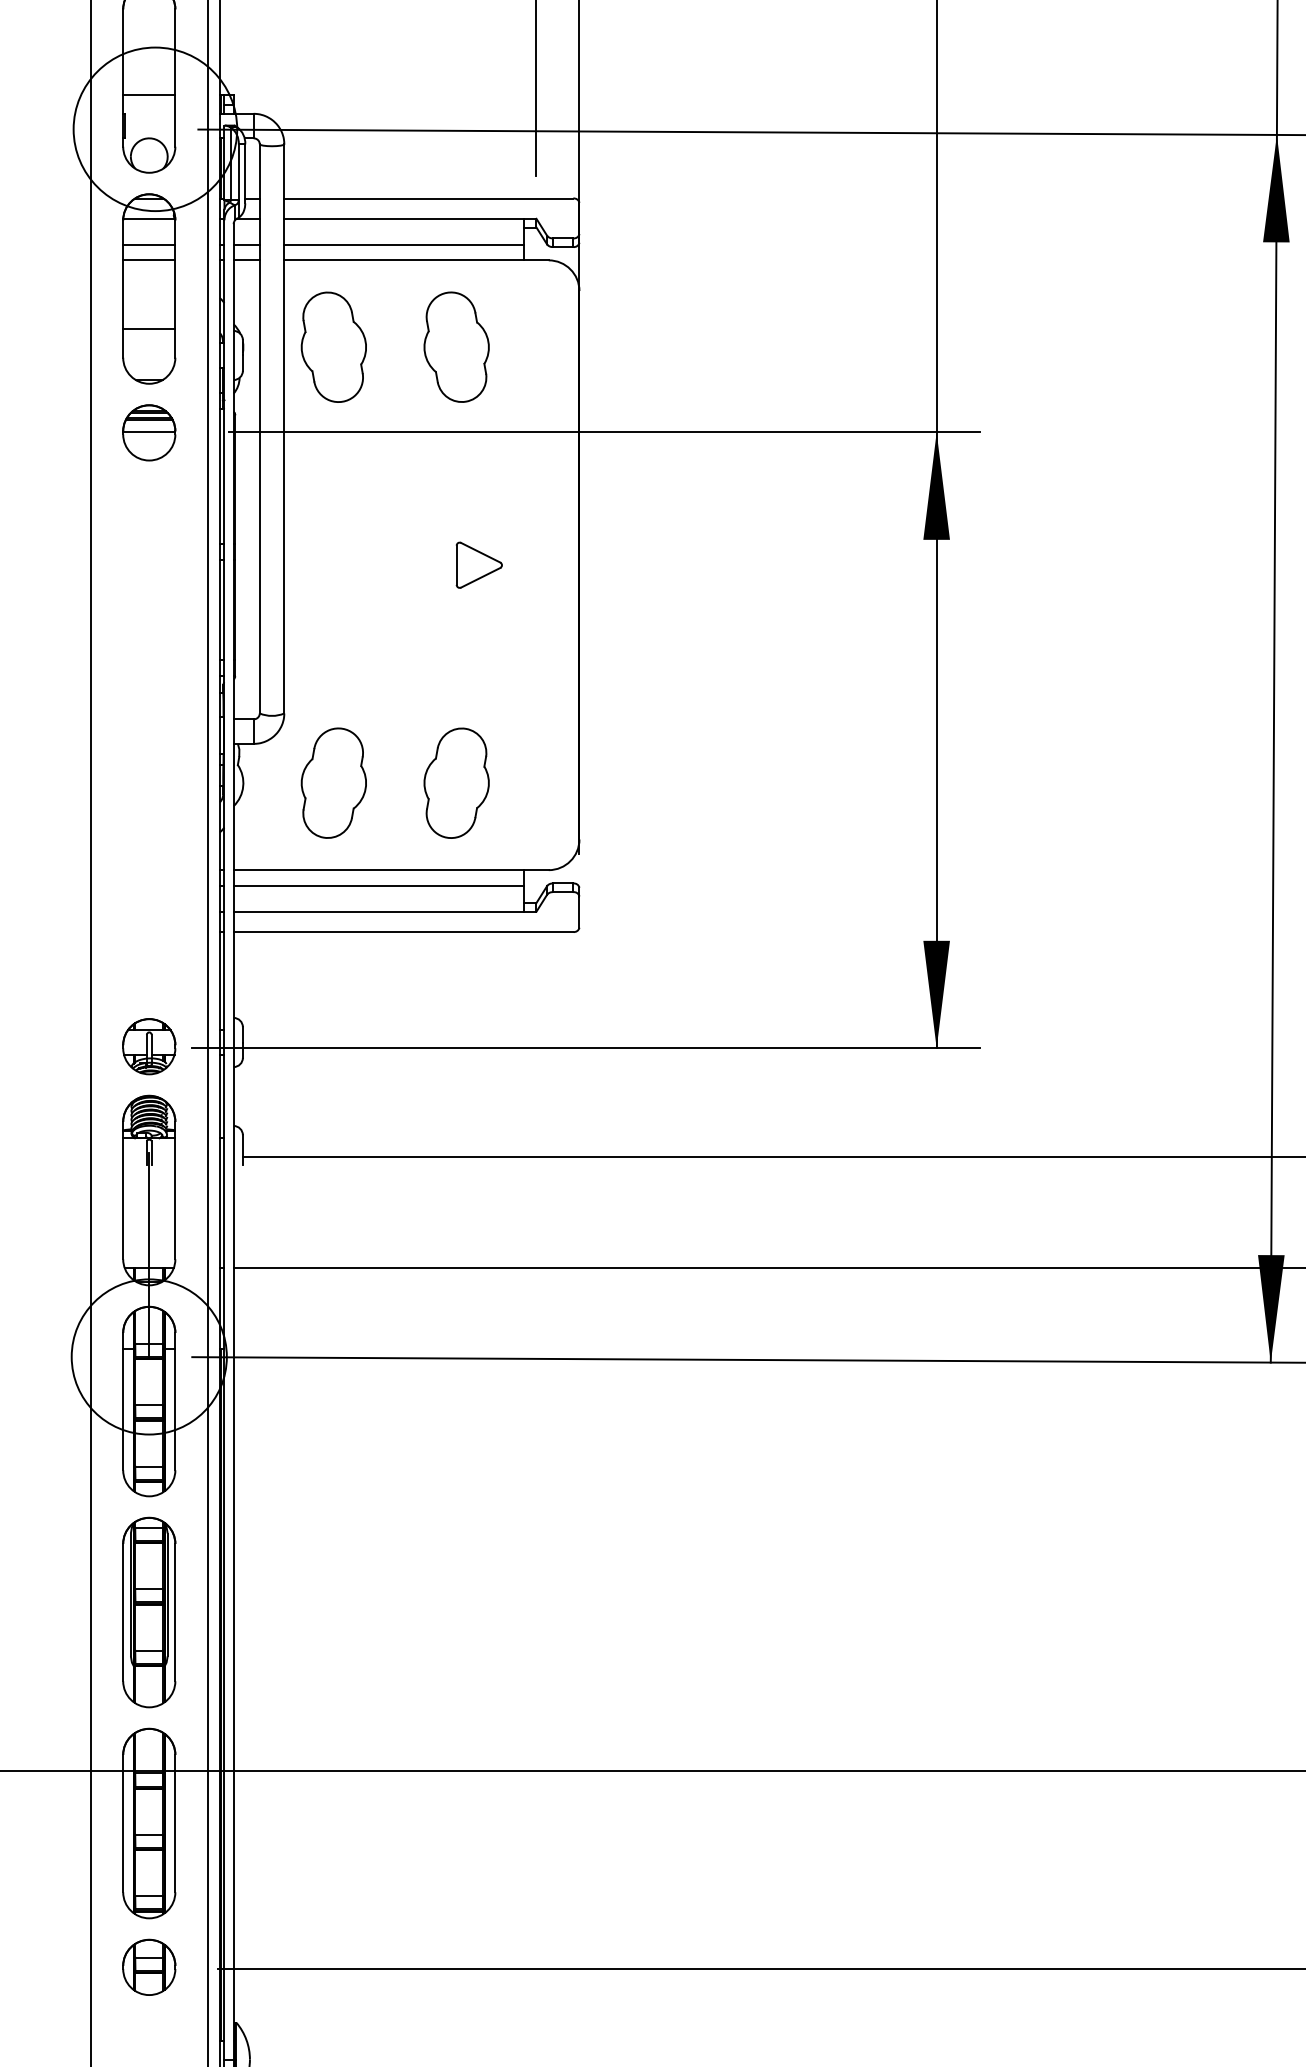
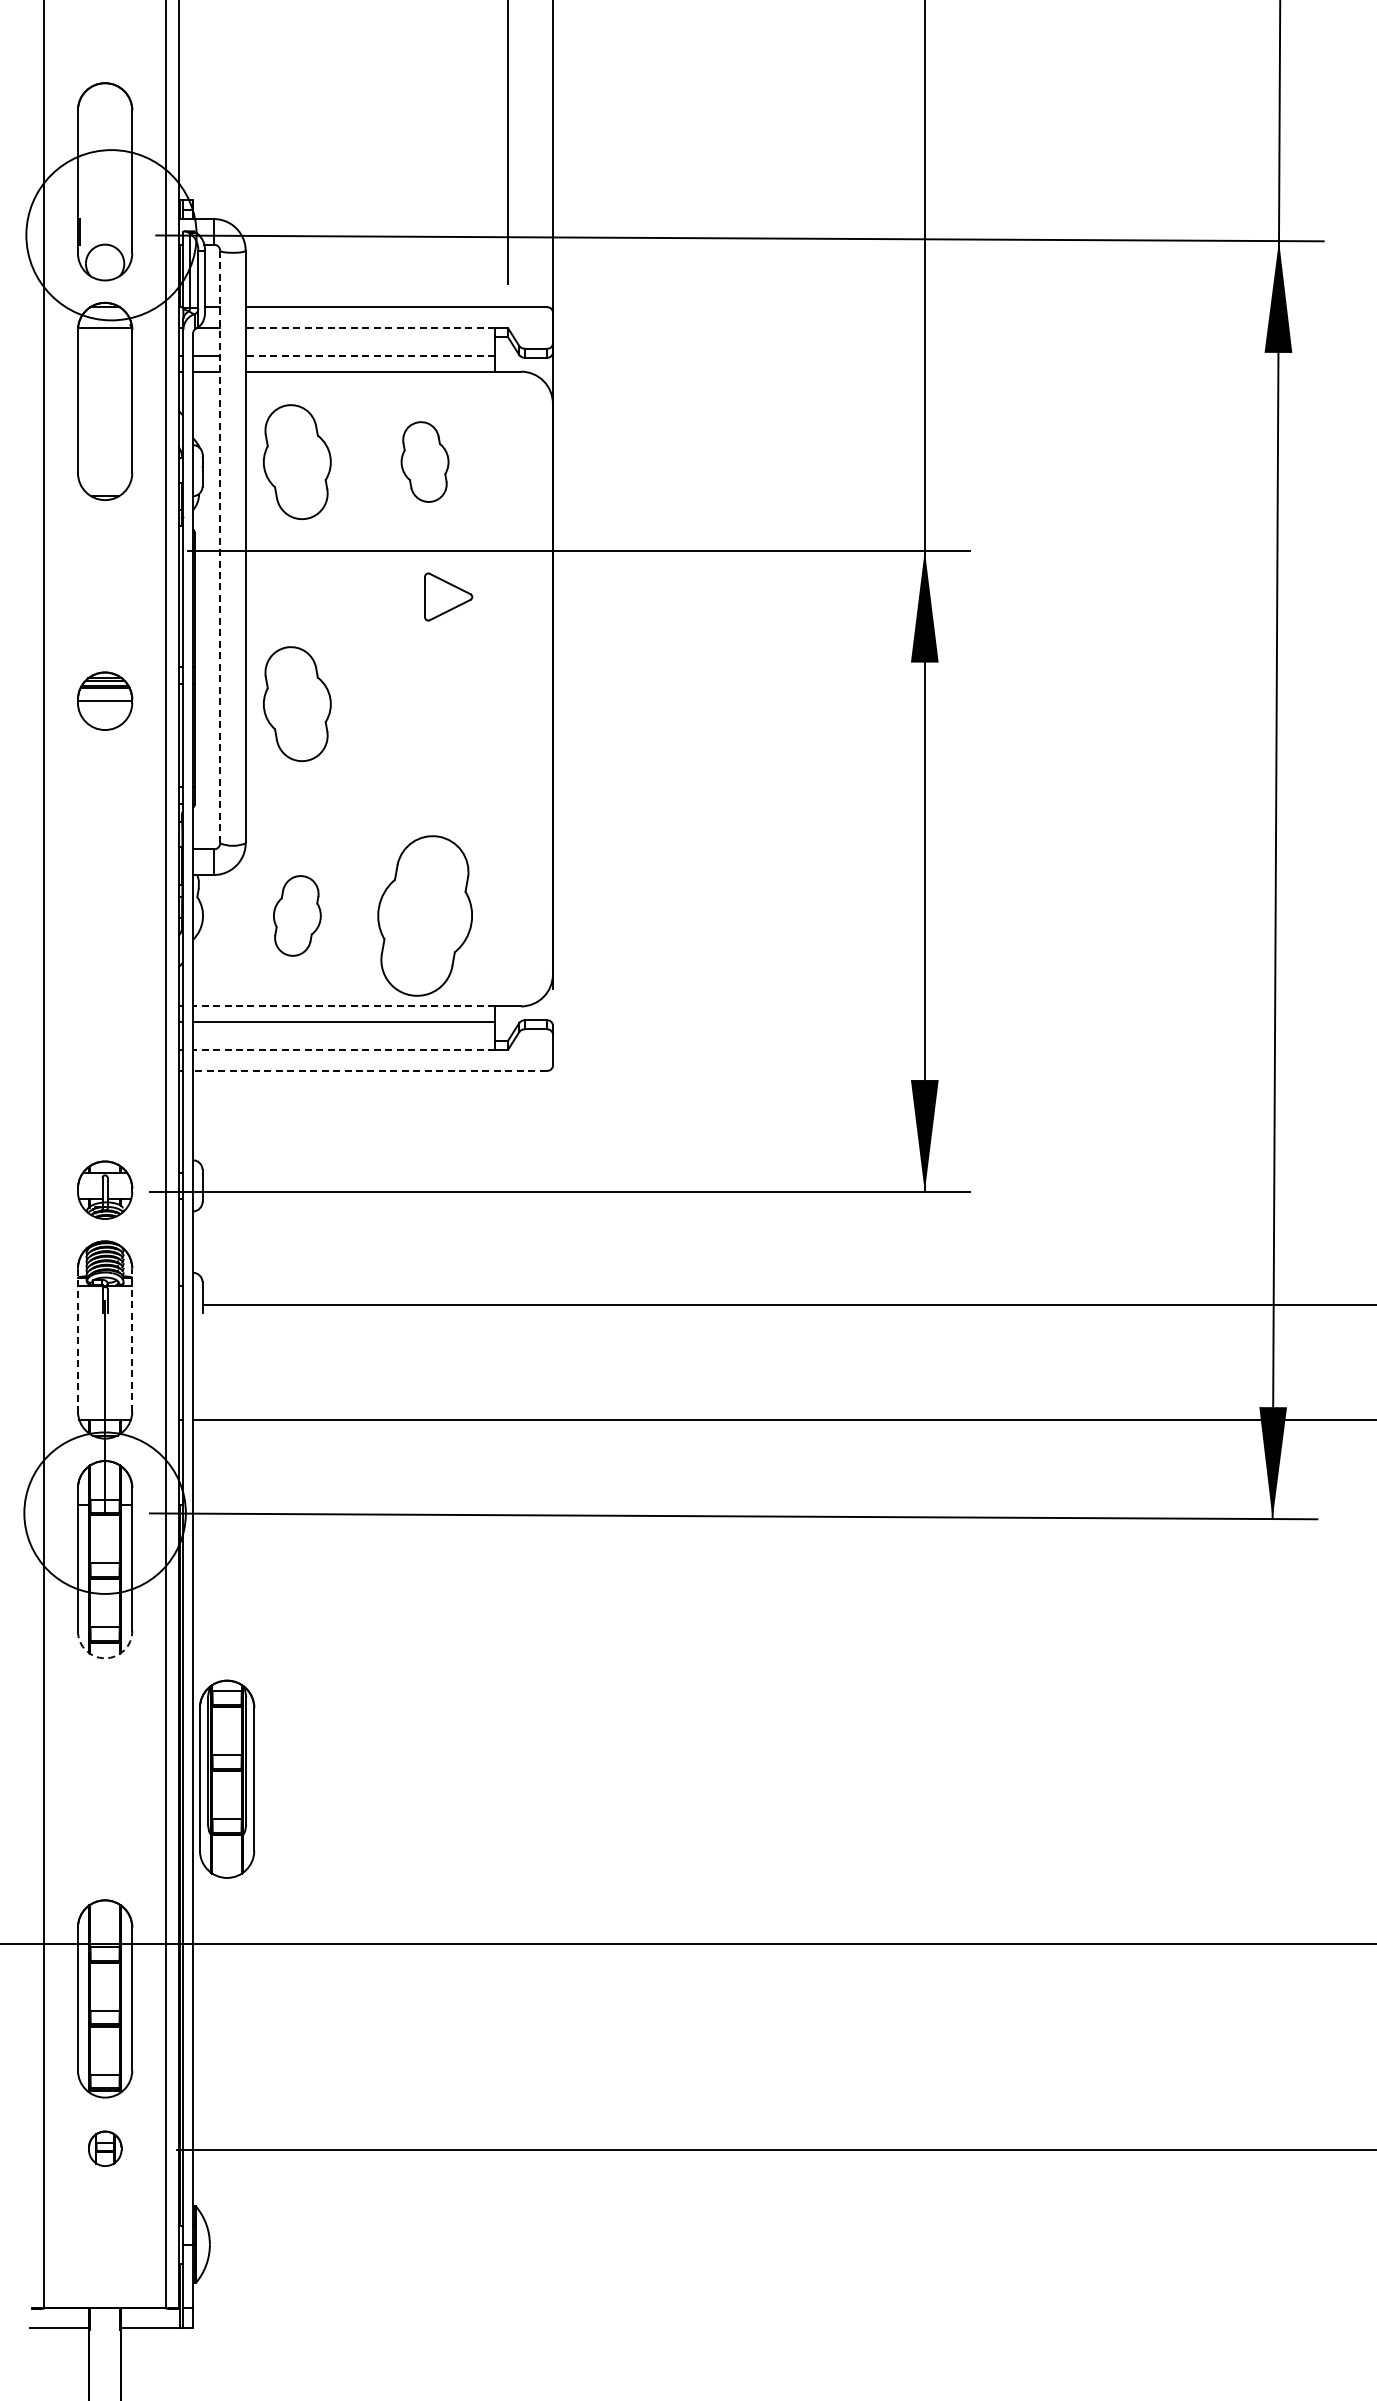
line: (148, 95) -> (104, 199), removed
line: (404, 218) -> (370, 328), solid -> dashed
line: (148, 244) -> (104, 355), removed
line: (404, 244) -> (370, 355), solid -> dashed
line: (148, 260) -> (104, 371), removed
line: (148, 328) -> (104, 442), removed
part: (456, 346) -> (424, 461), size x0.7
line: (260, 429) -> (220, 547), solid -> dashed
part: (149, 432) -> (105, 700), moved
part: (479, 564) -> (448, 596), moved
part: (334, 580) -> (297, 704), added
part: (334, 782) -> (297, 915), size x0.7
part: (456, 782) -> (424, 915), size x1.4
line: (378, 870) -> (343, 1006), solid -> dashed
line: (378, 911) -> (343, 1049), solid -> dashed
line: (403, 931) -> (369, 1070), solid -> dashed
line: (175, 1190) -> (132, 1339), solid -> dashed
line: (122, 1191) -> (77, 1340), solid -> dashed
arc: (149, 1496) -> (105, 1658), solid -> dashed
part: (149, 1611) -> (227, 1778), moved
part: (149, 1967) -> (105, 2148), size x0.6

